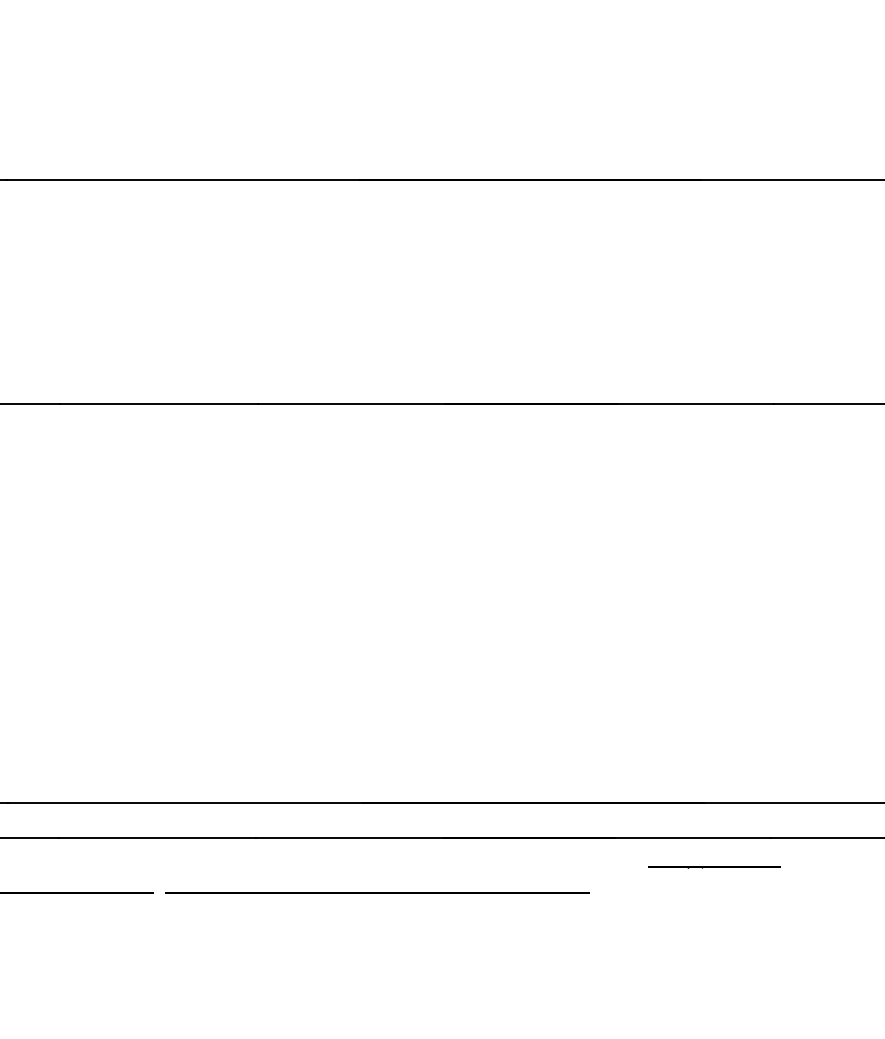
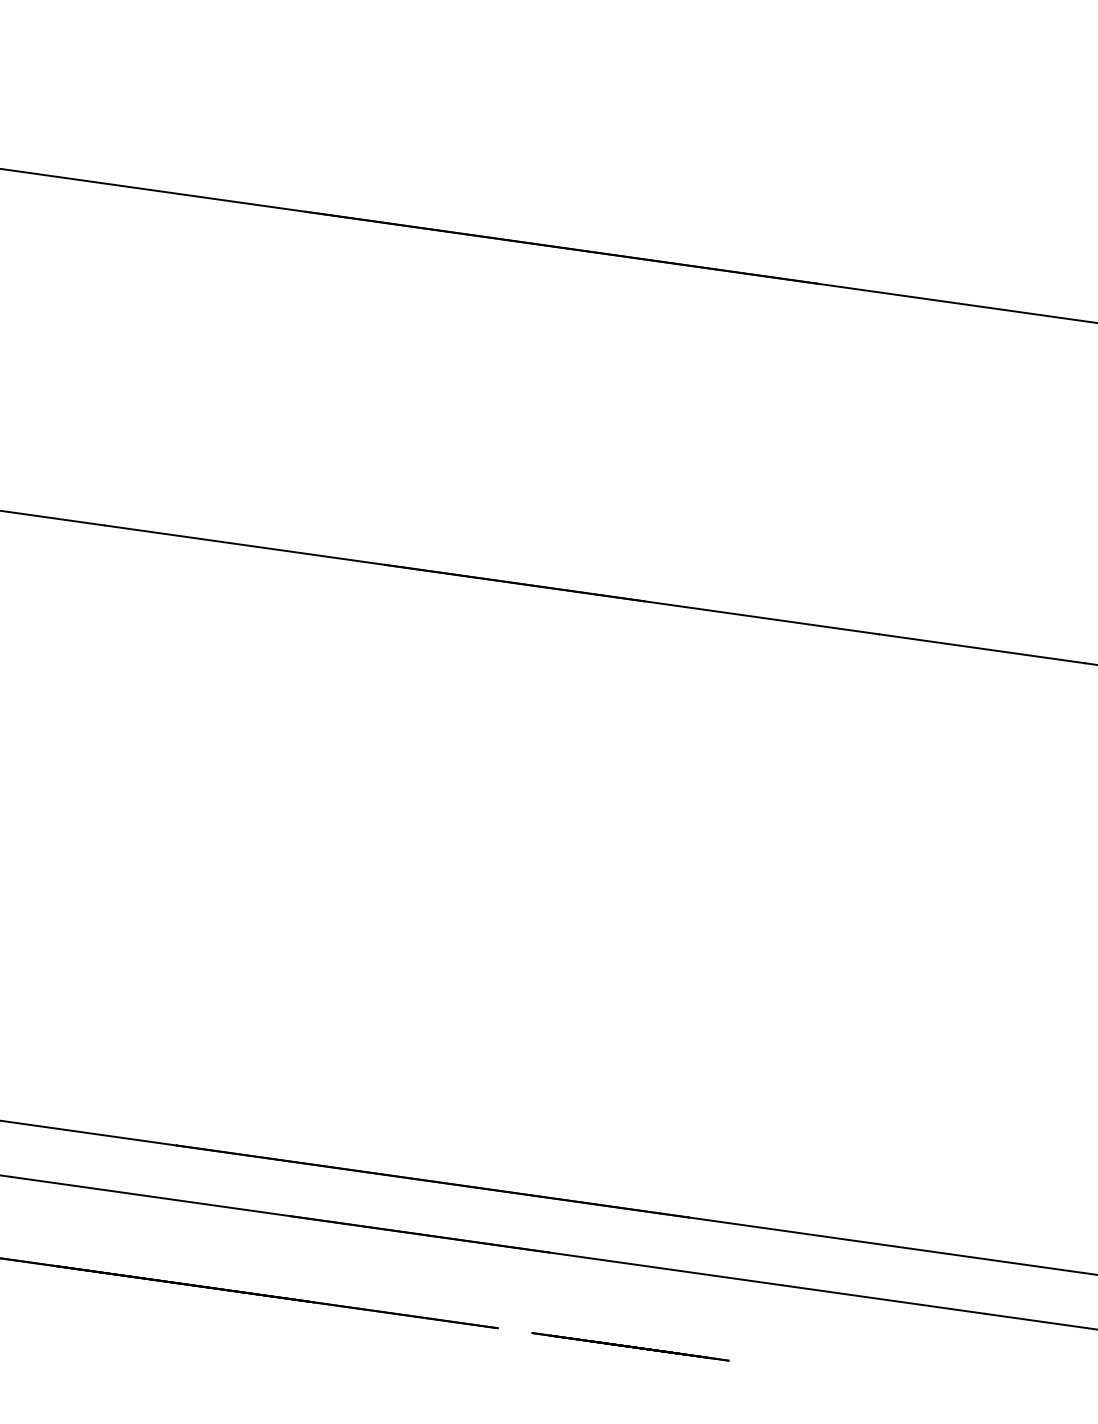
line: (714, 867) -> (630, 1348), moved

